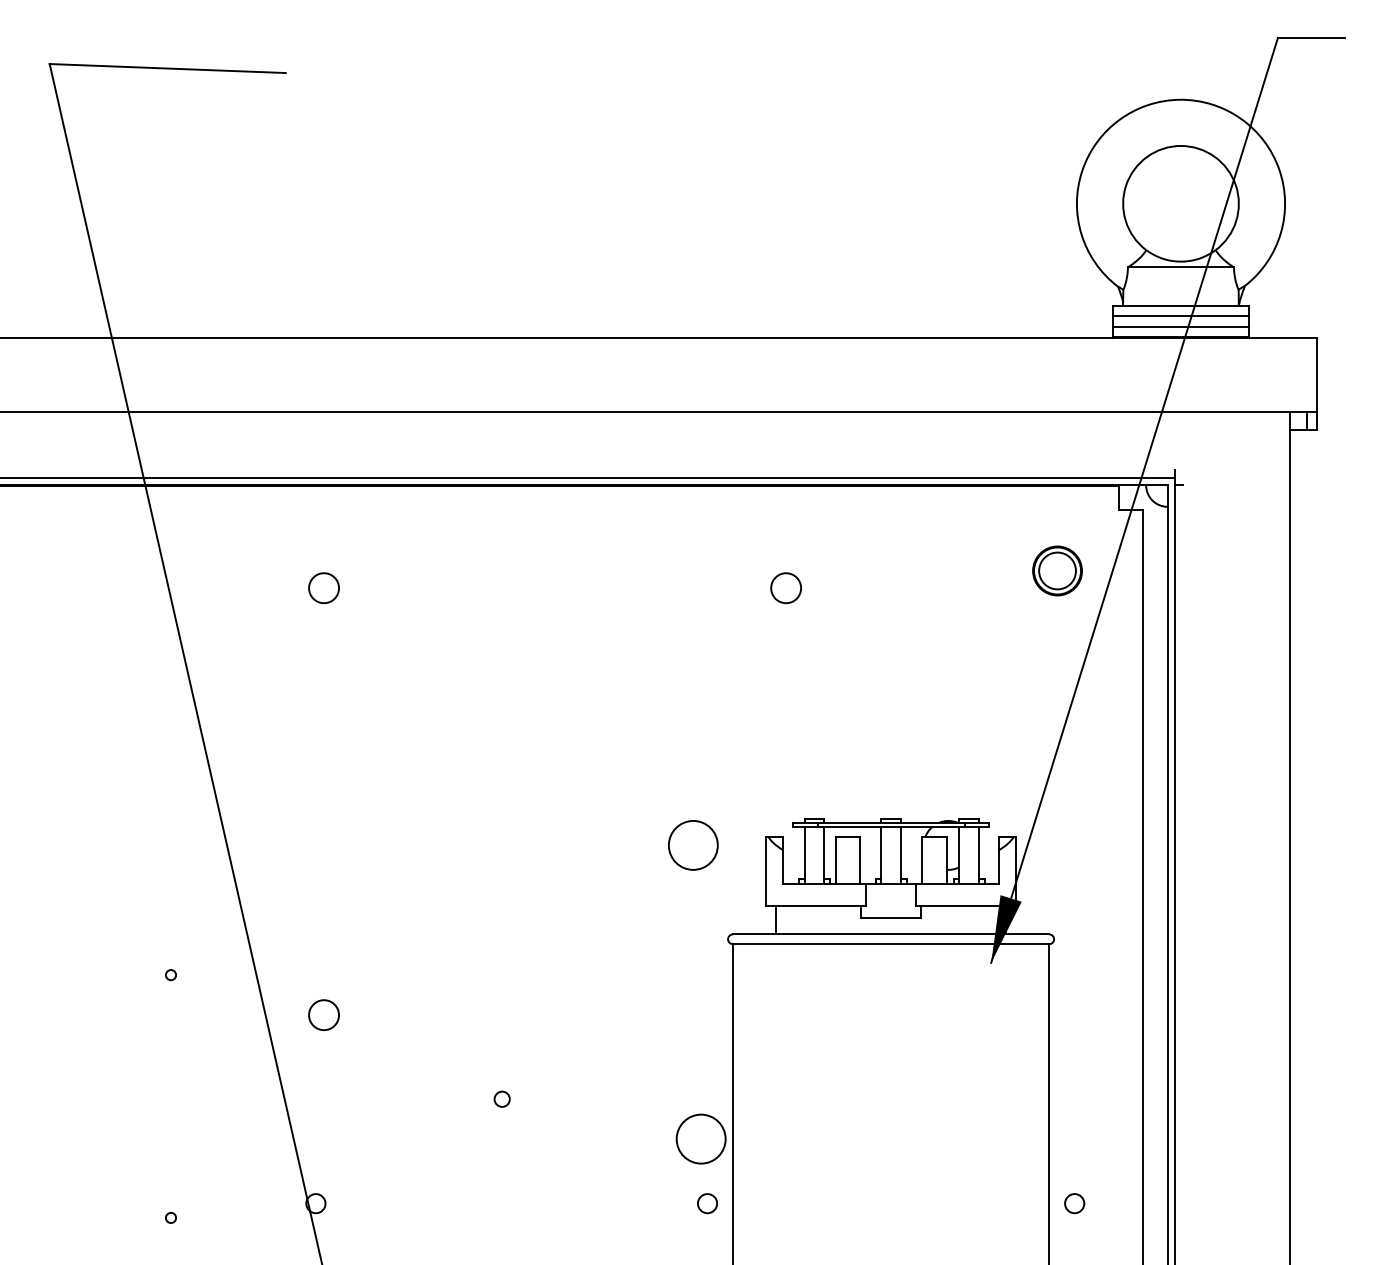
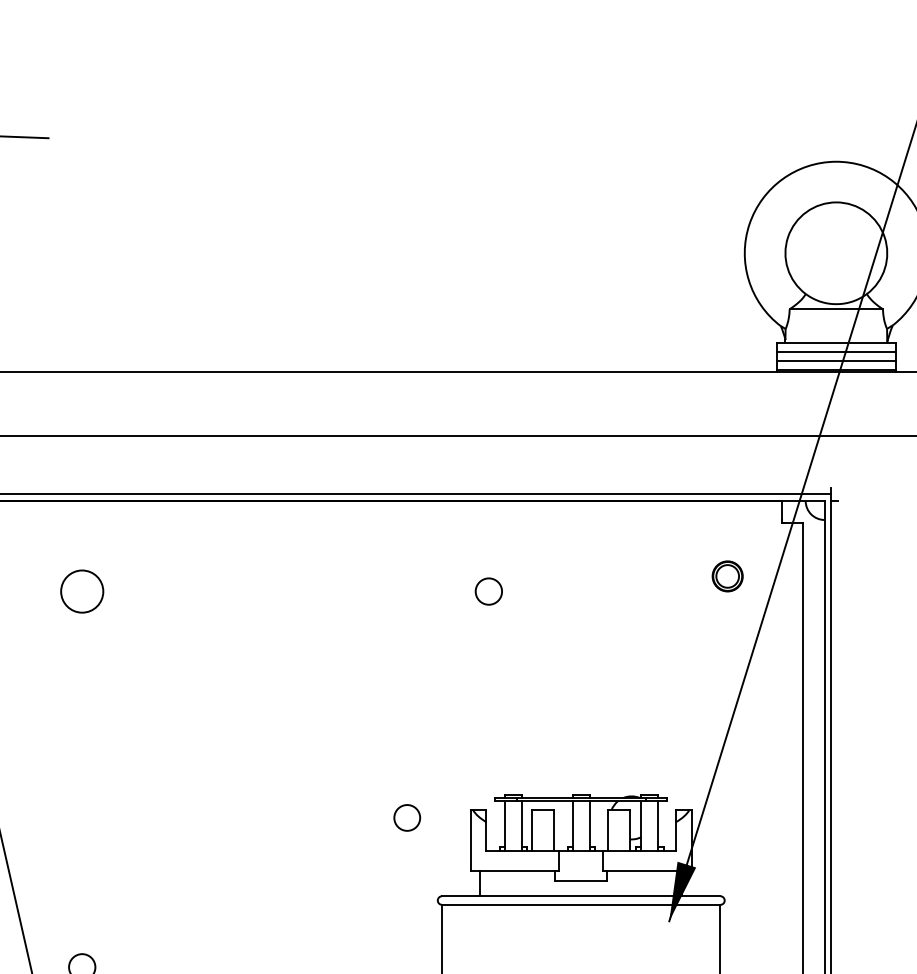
part: (1057, 570) -> (727, 575), size x0.7
circle: (324, 588) -> (82, 591), size x1.6
circle: (693, 845) -> (407, 817), size x0.6

